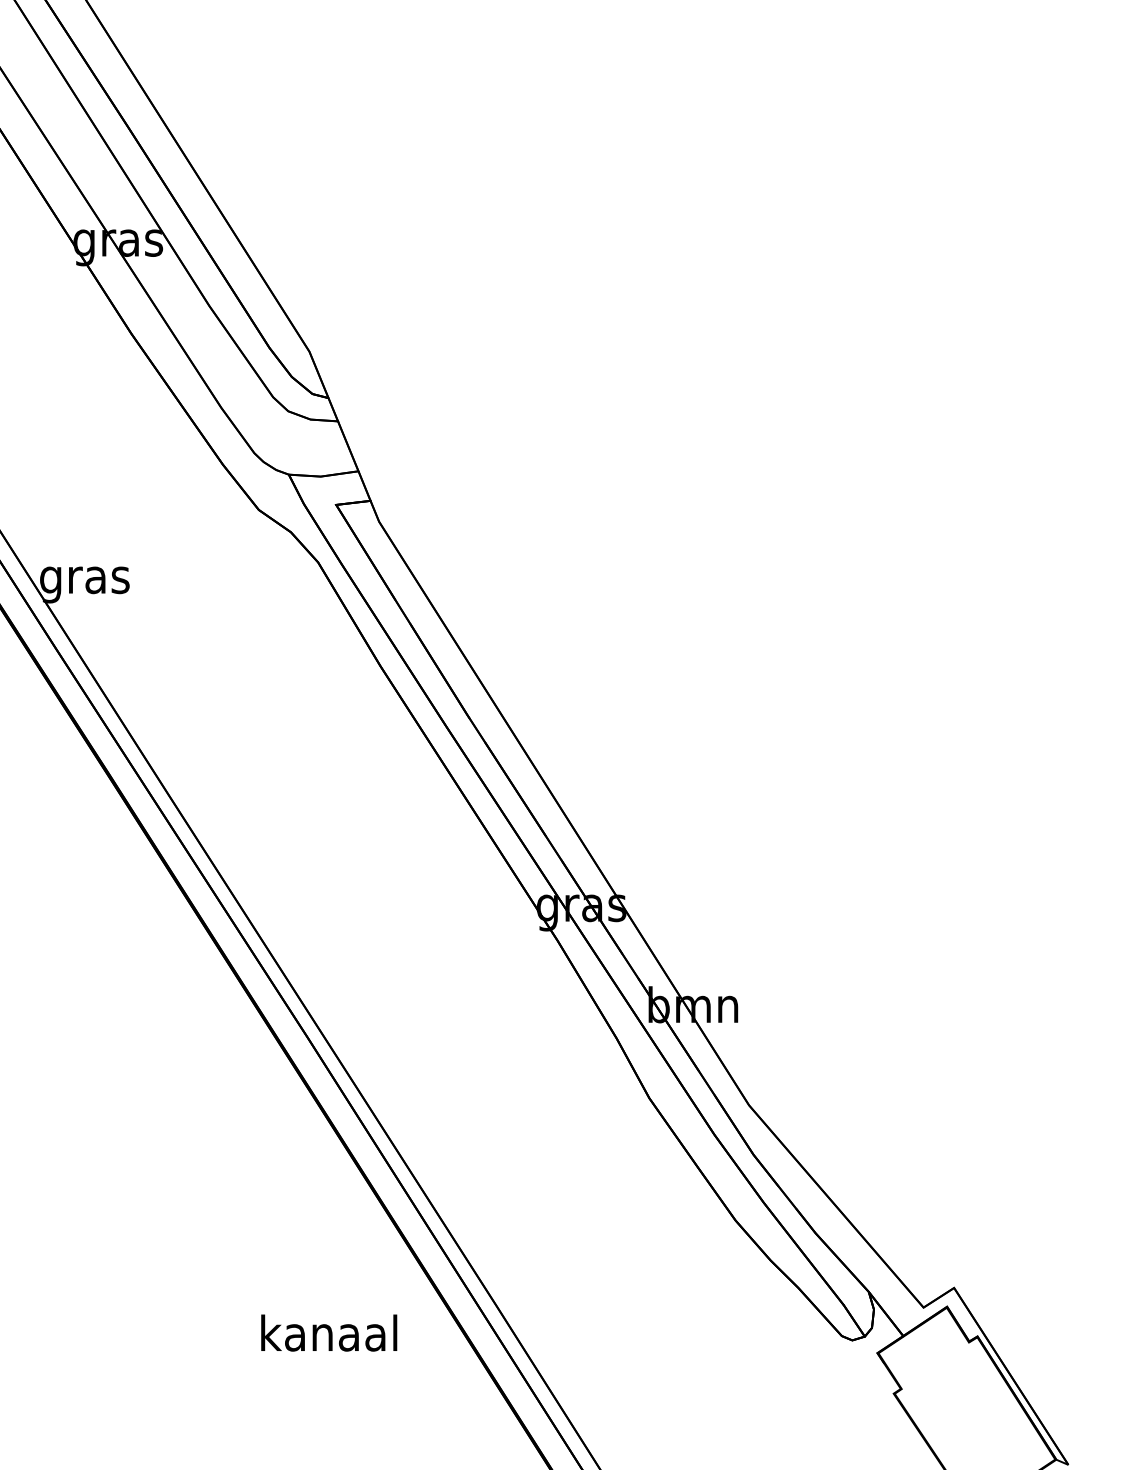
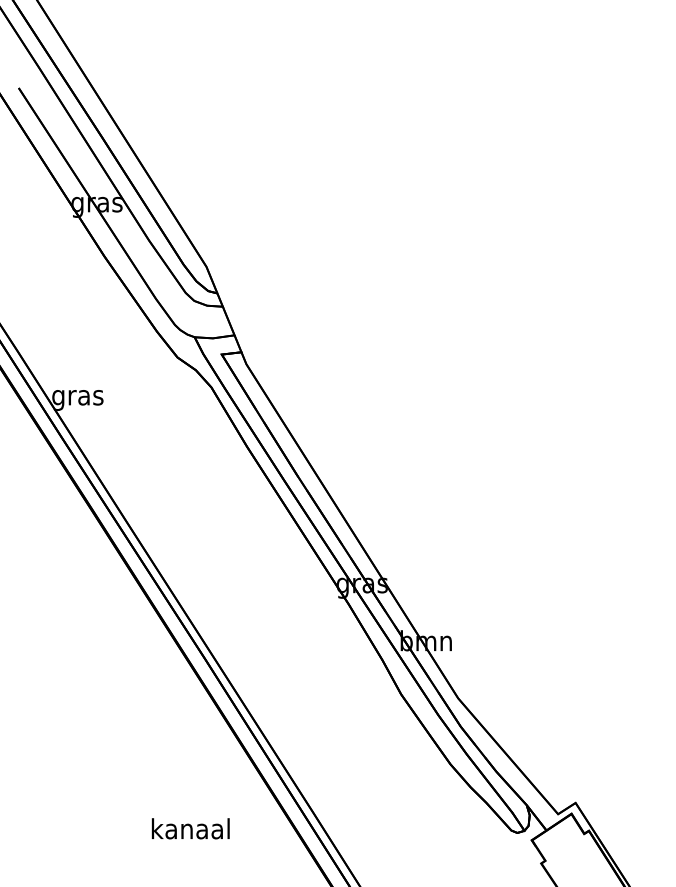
text: (328, 1332) -> (190, 828), moved

